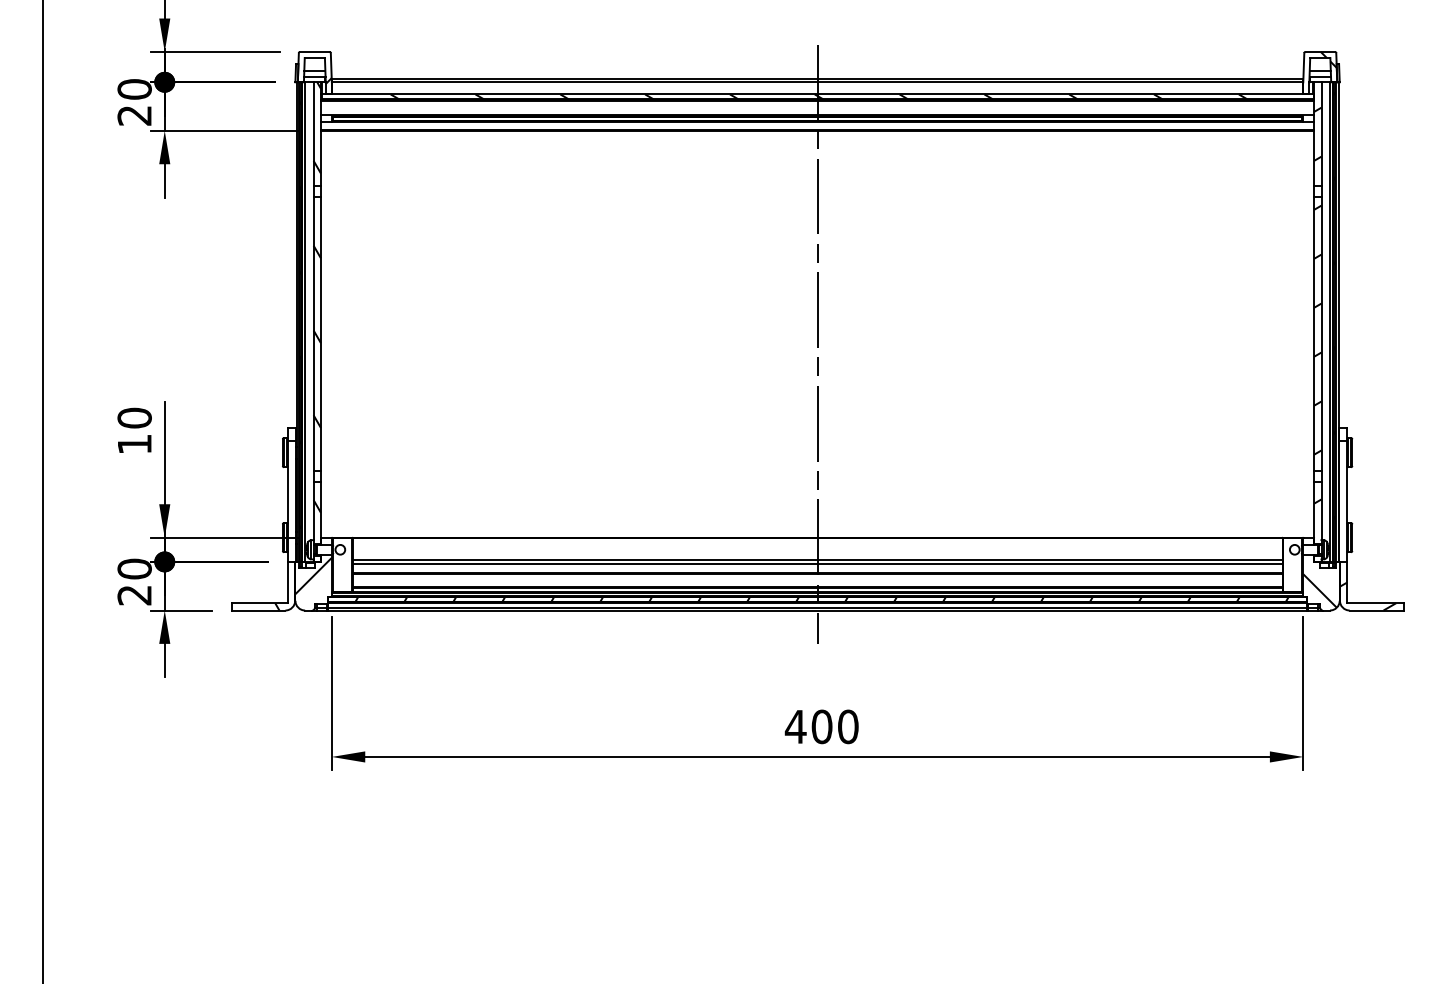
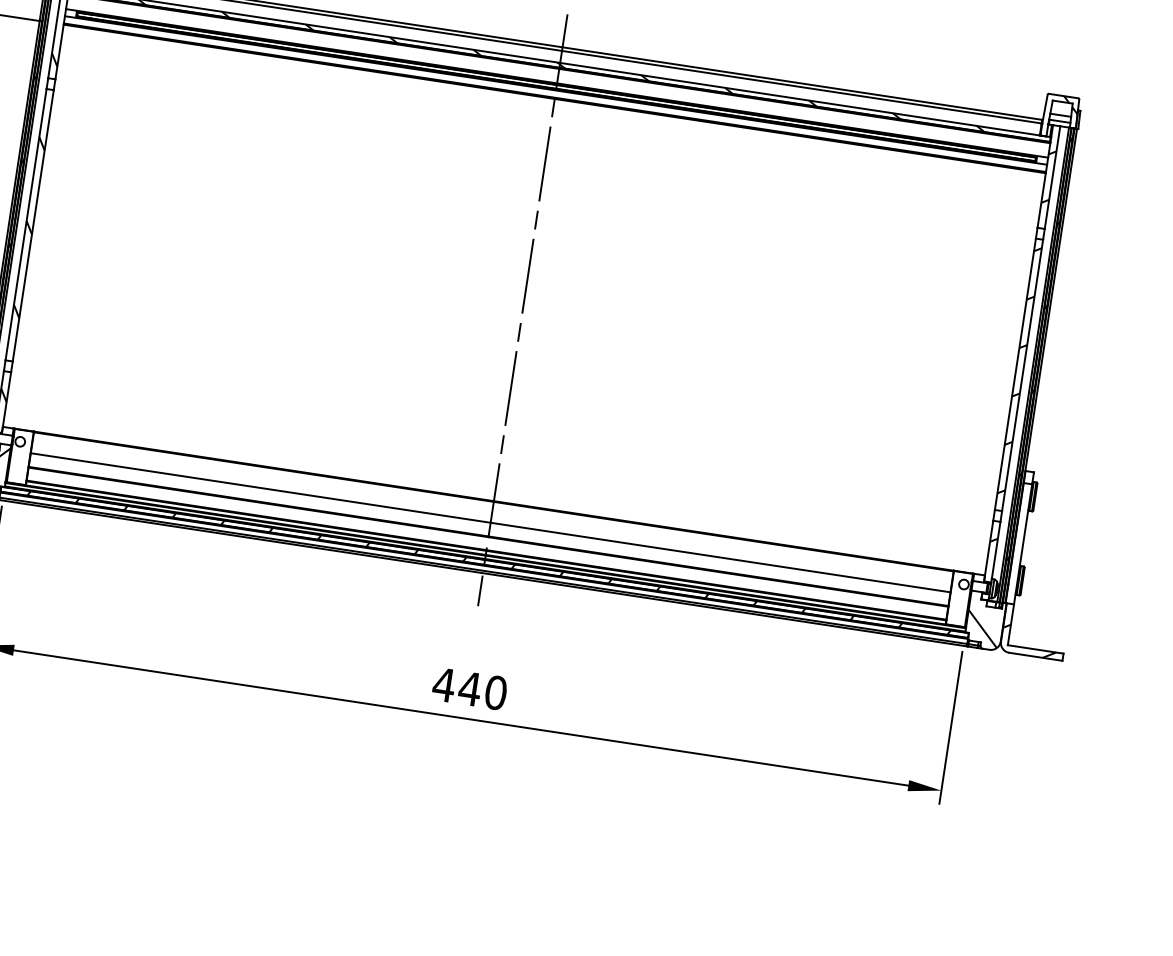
line: (817, 564) -> (489, 527), removed
text: (821, 726) -> (469, 688), 400 -> 440

